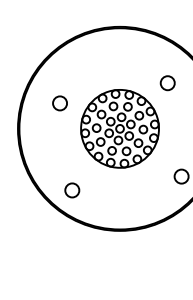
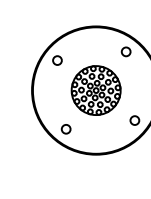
circle: (166, 82) -> (125, 51), moved
circle: (60, 103) -> (57, 60), moved

